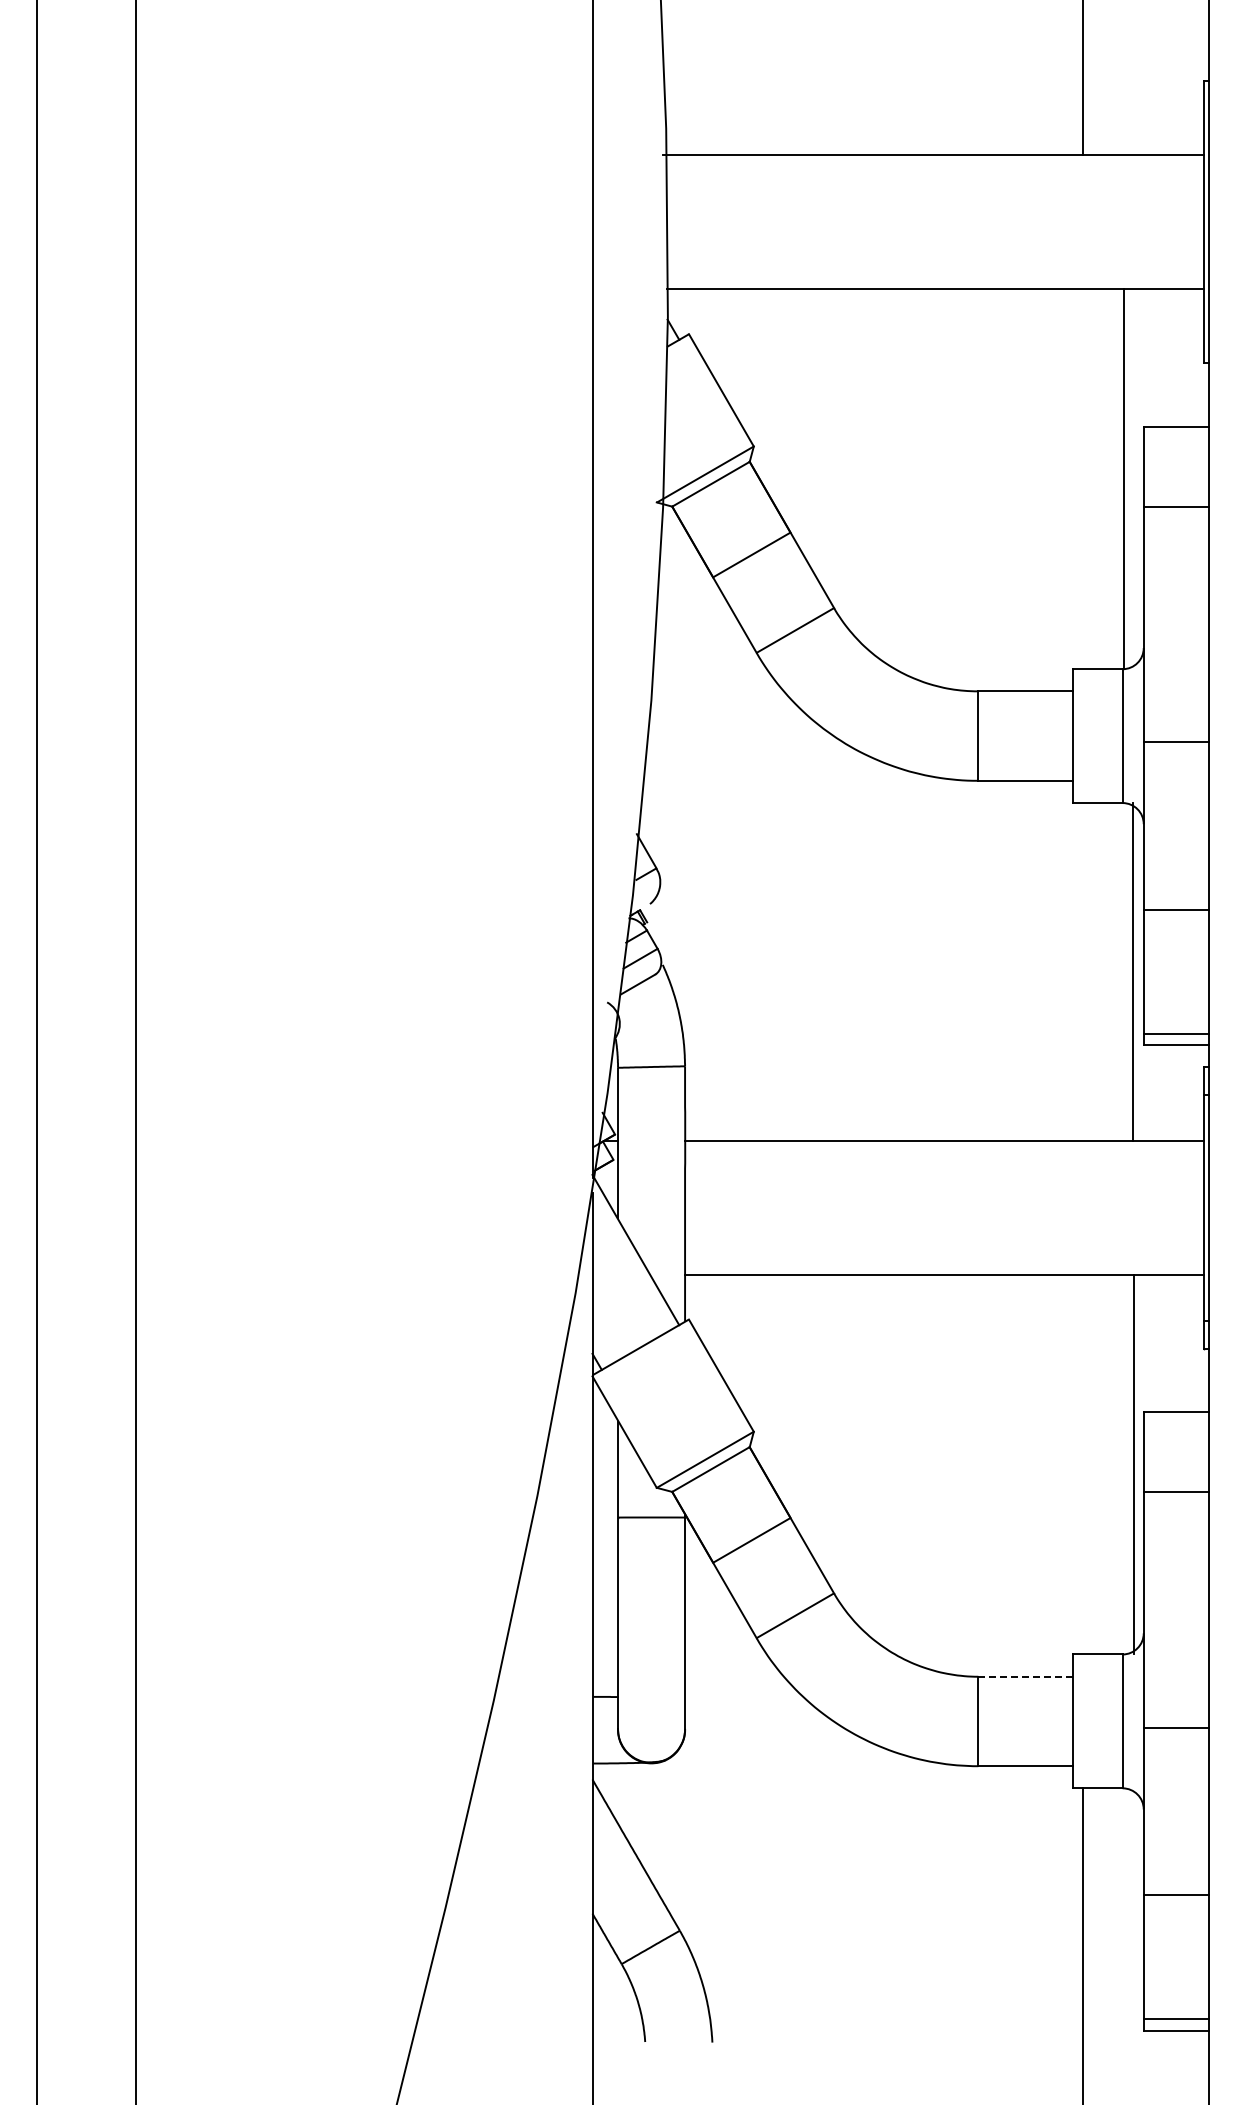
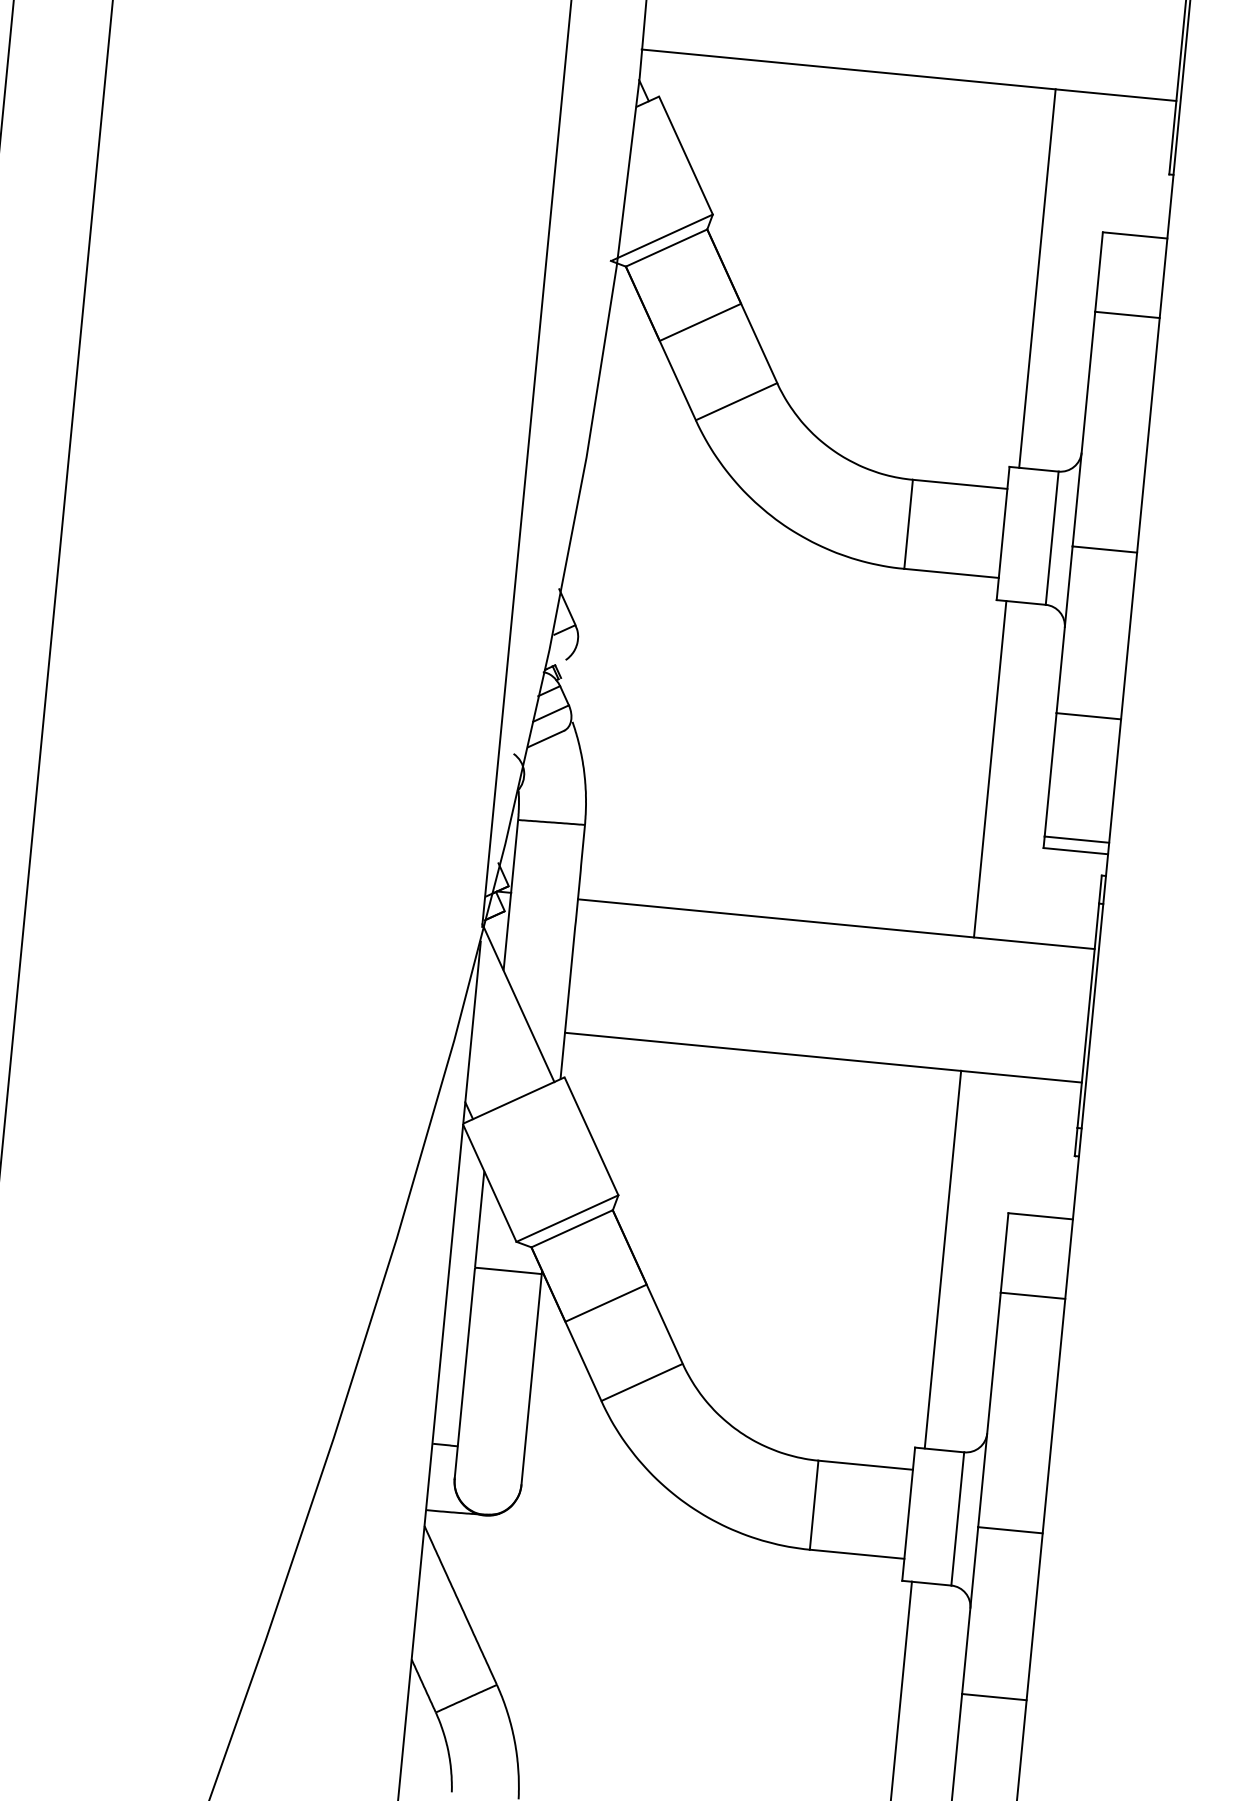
line: (1124, 478) -> (1037, 278), moved
line: (1133, 972) -> (990, 769), moved
line: (1134, 1464) -> (943, 1259), moved
line: (1025, 1676) -> (865, 1464), dashed -> solid

